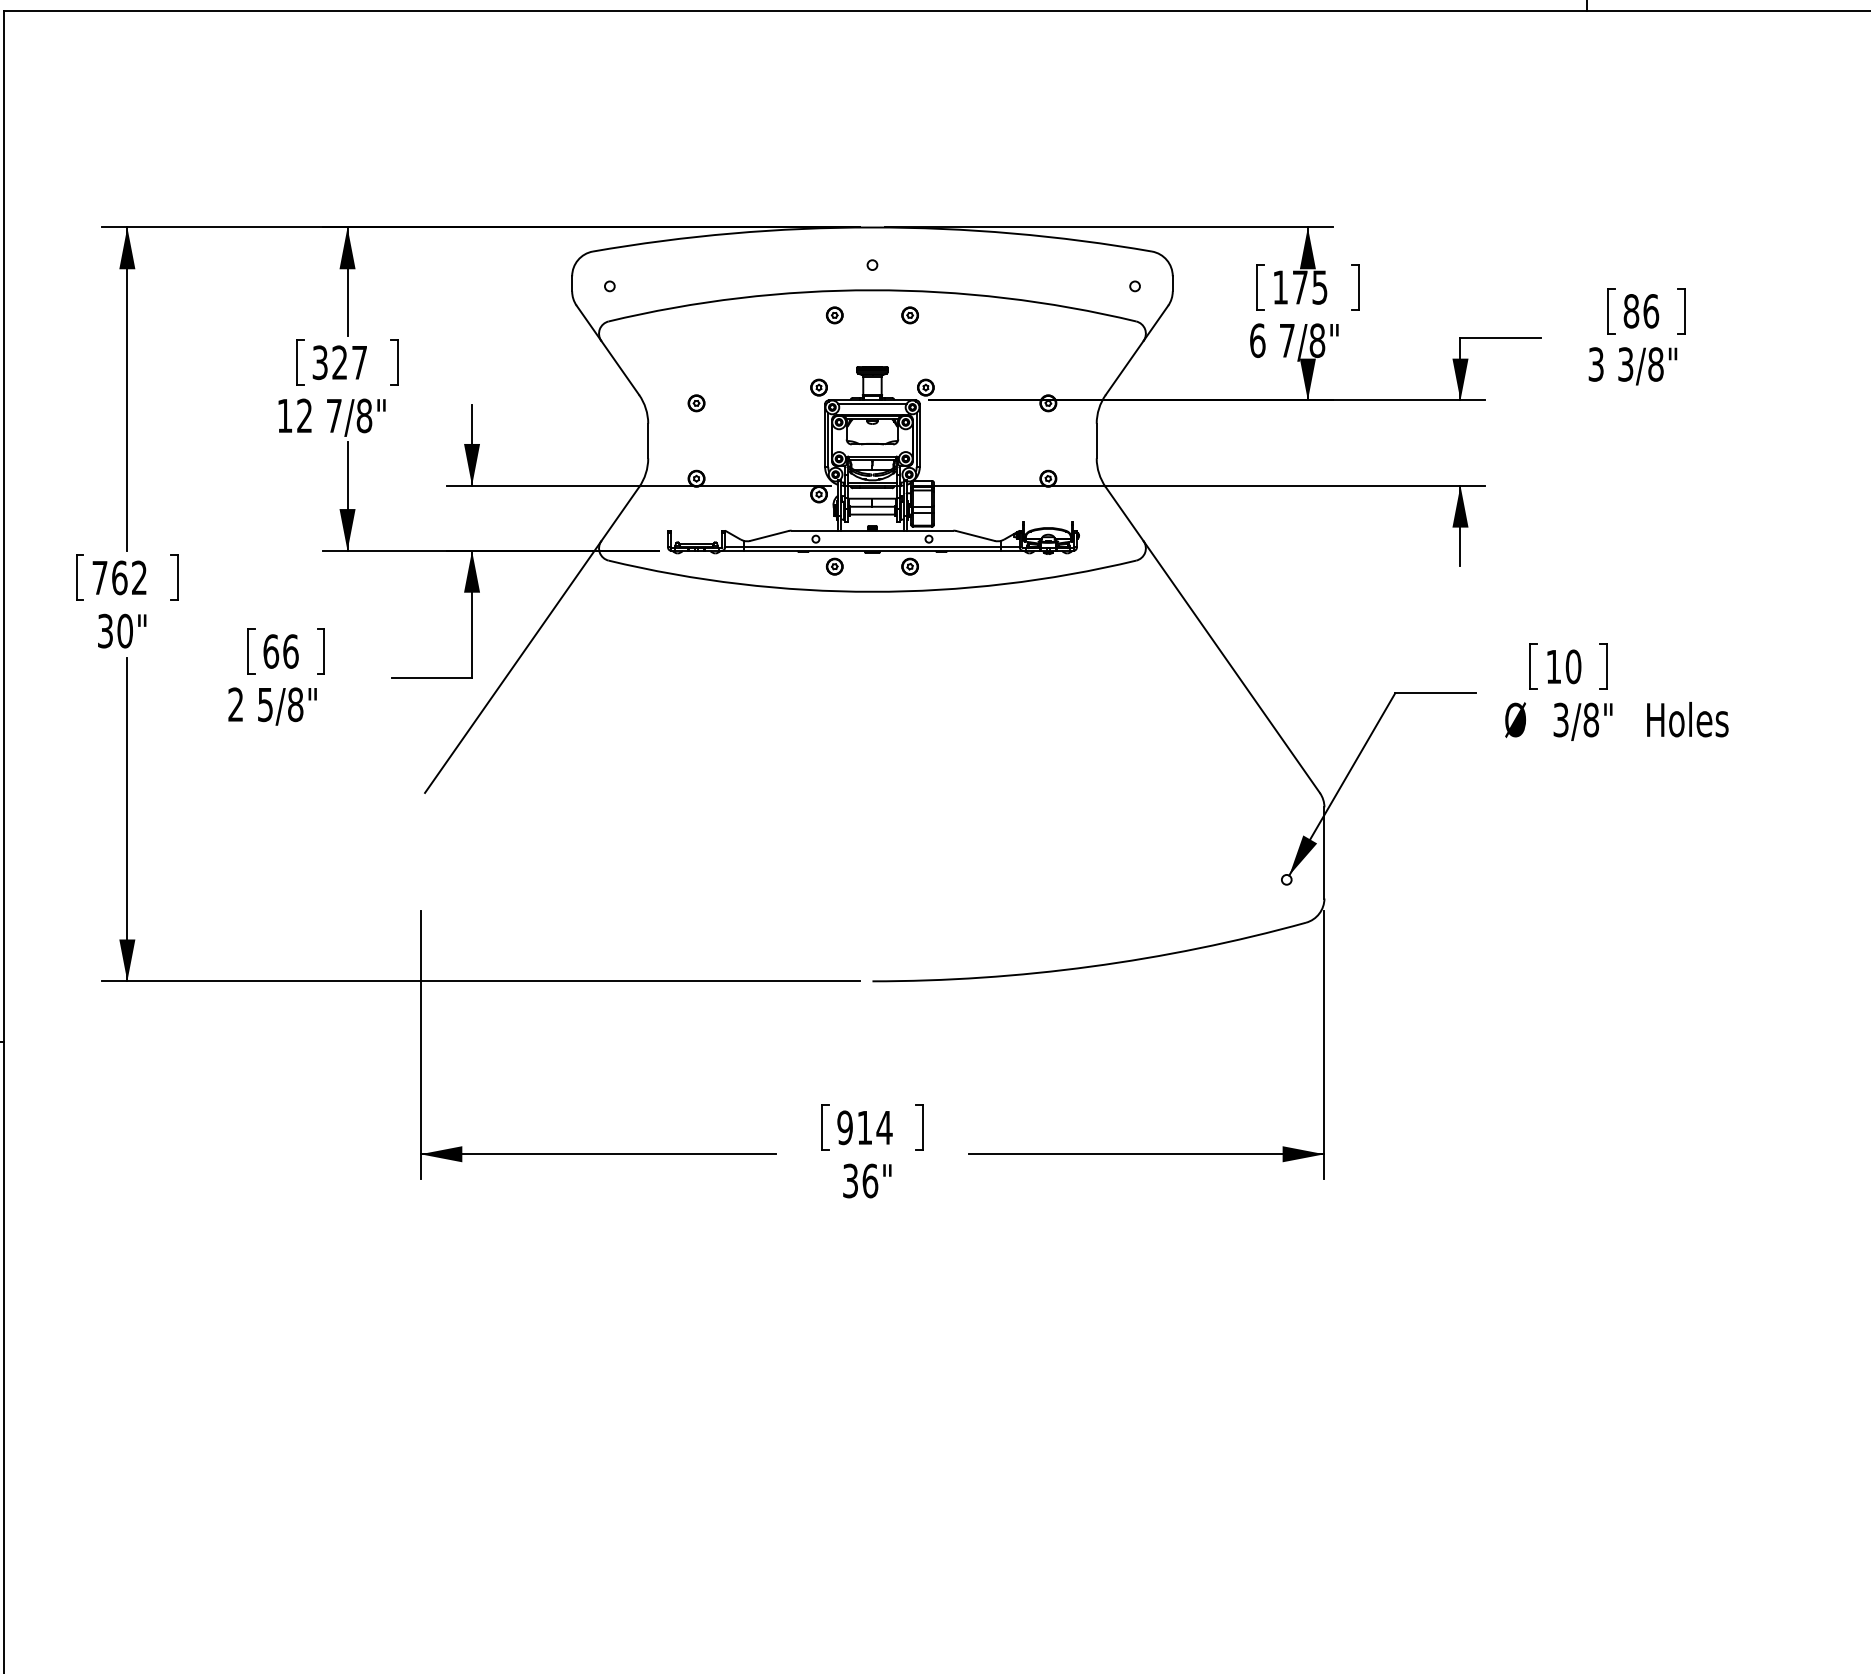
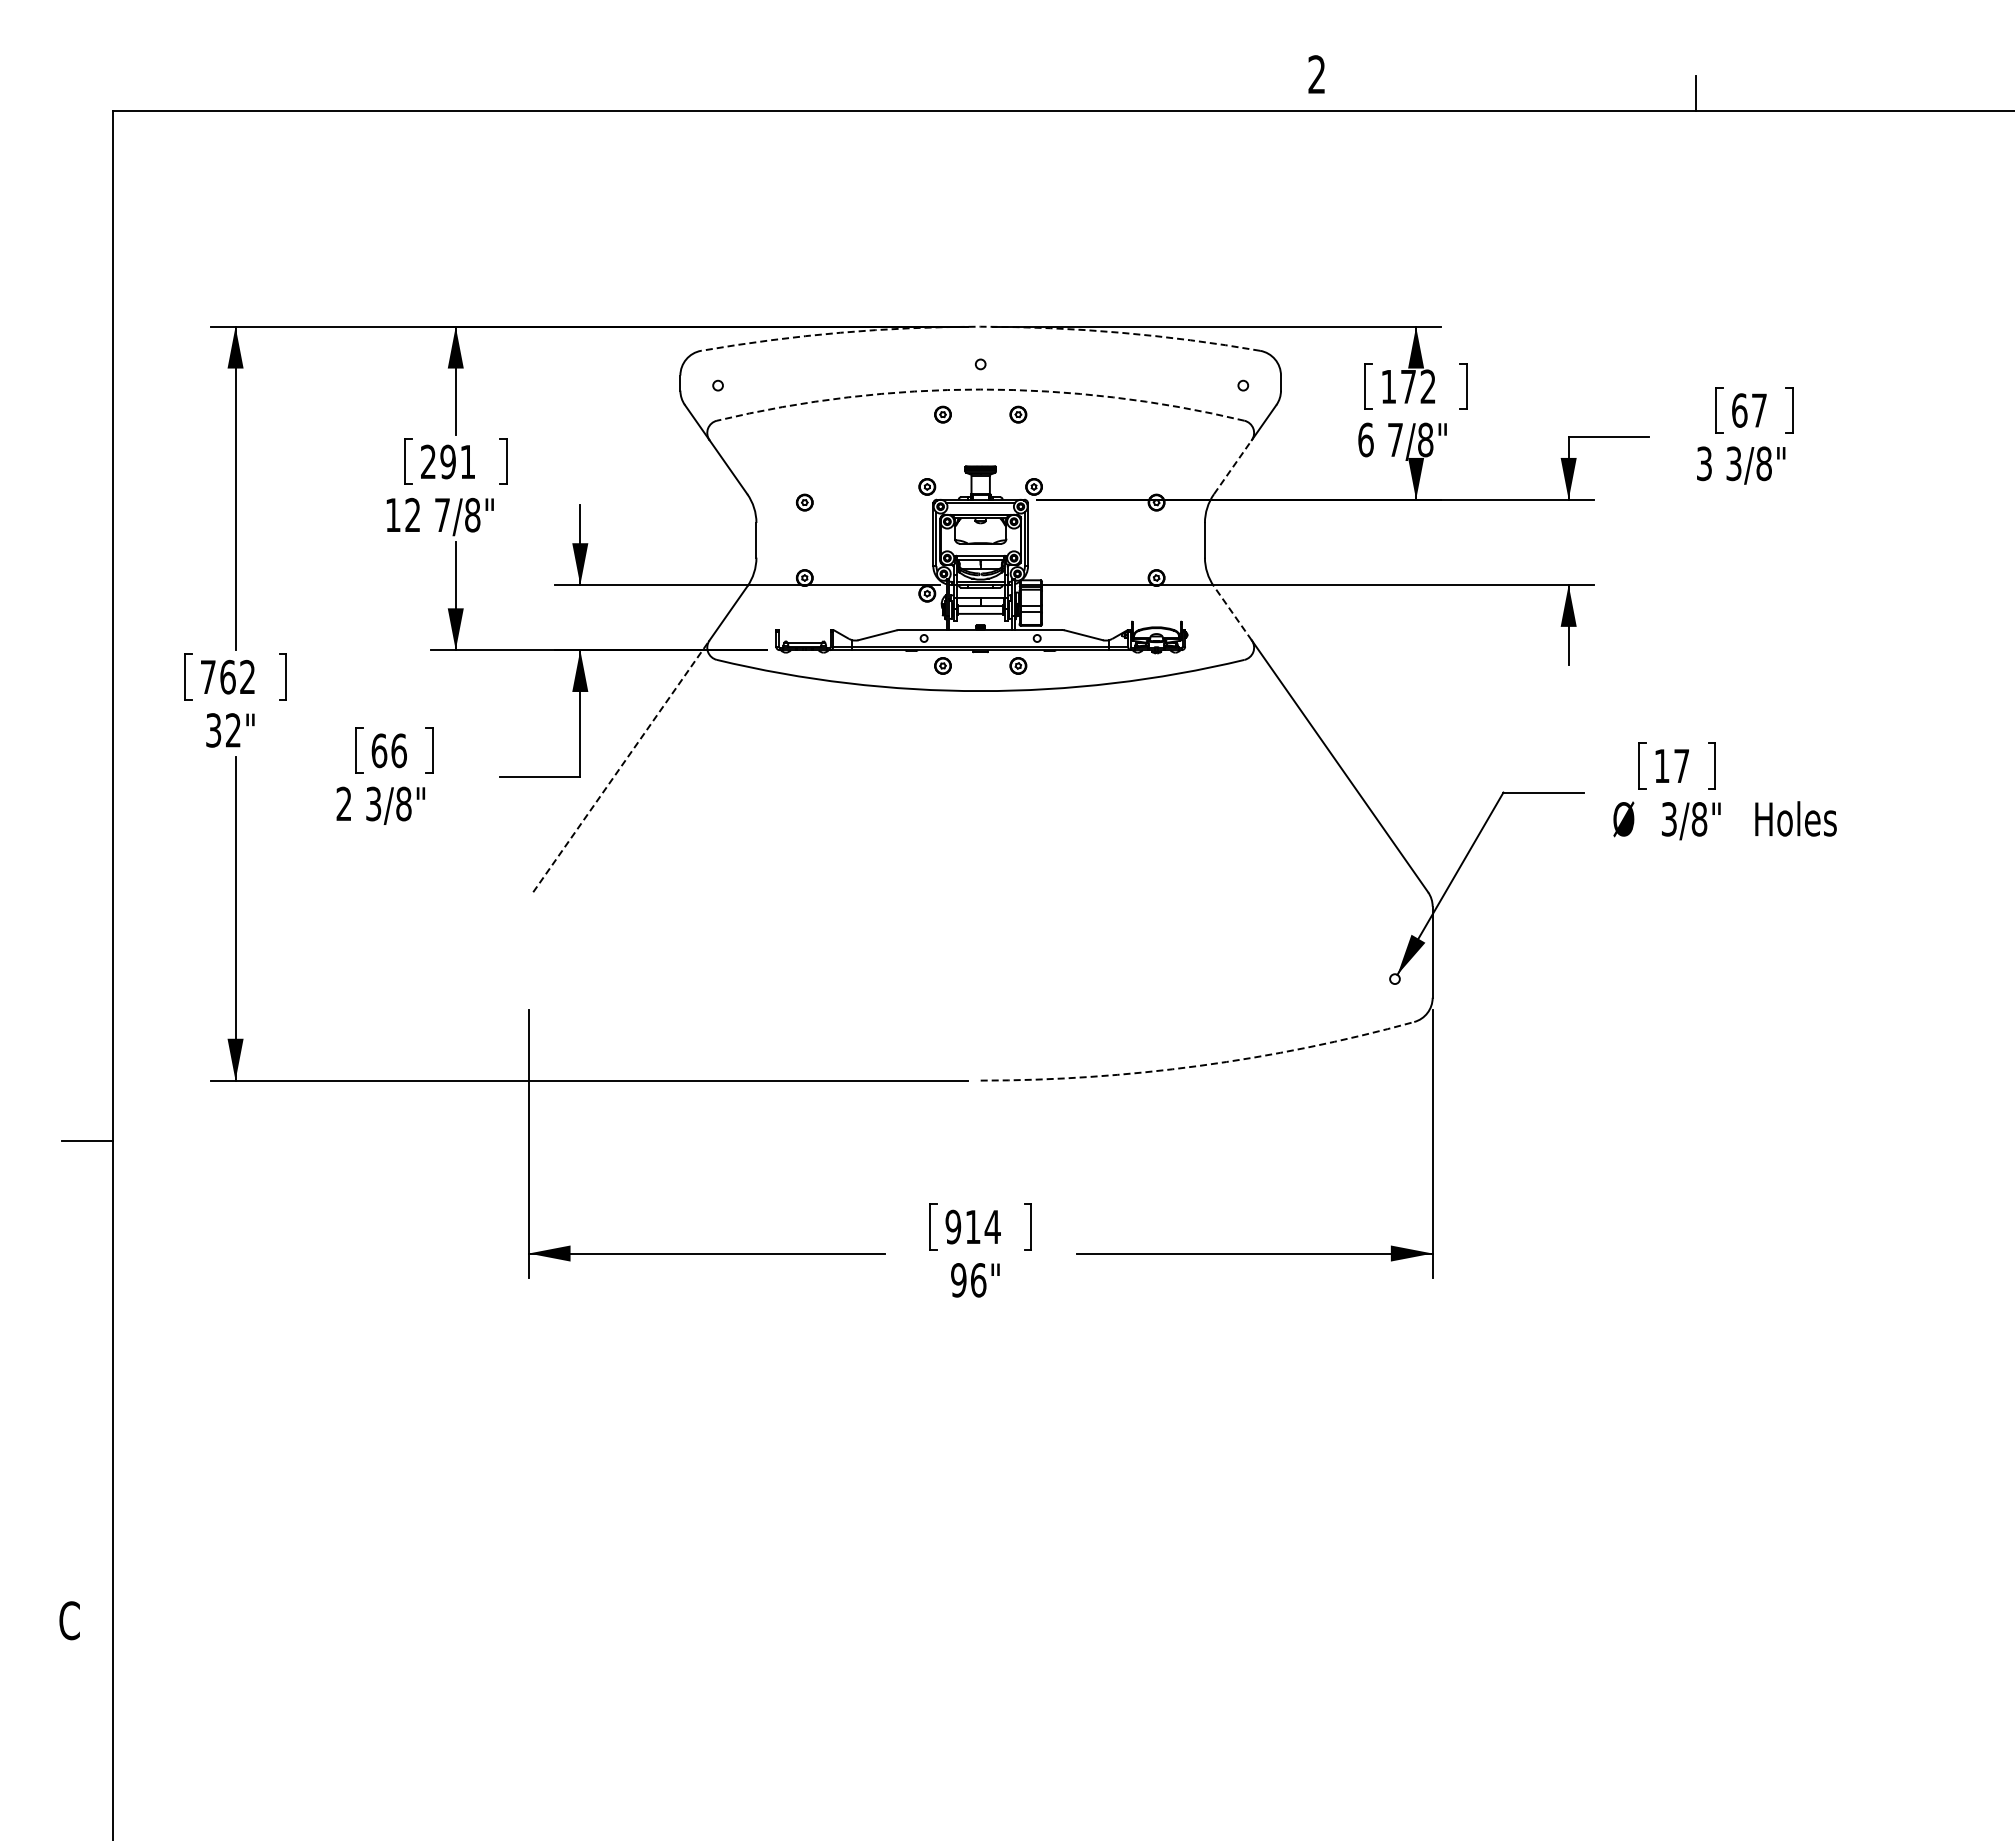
arc: (872, 227) -> (980, 326), solid -> dashed
text: (1319, 287) -> (1427, 386), 175 -> 172
arc: (872, 290) -> (980, 389), solid -> dashed
text: (1641, 311) -> (1749, 410), 86 -> 67
text: (340, 362) -> (448, 461), 327 -> 291
line: (1124, 368) -> (1232, 467), solid -> dashed
line: (1124, 514) -> (1232, 613), solid -> dashed
text: (125, 631) -> (233, 730), 30" -> 32"
text: (1573, 666) -> (1681, 765), 10 -> 17
line: (513, 667) -> (621, 766), solid -> dashed
text: (266, 704) -> (374, 803), 5/8" -> 3/8"
arc: (1091, 966) -> (1199, 1065), solid -> dashed
text: (850, 1181) -> (958, 1280), 36" -> 96"

